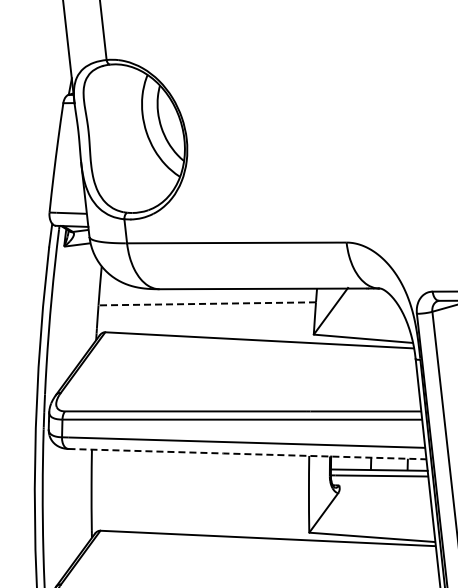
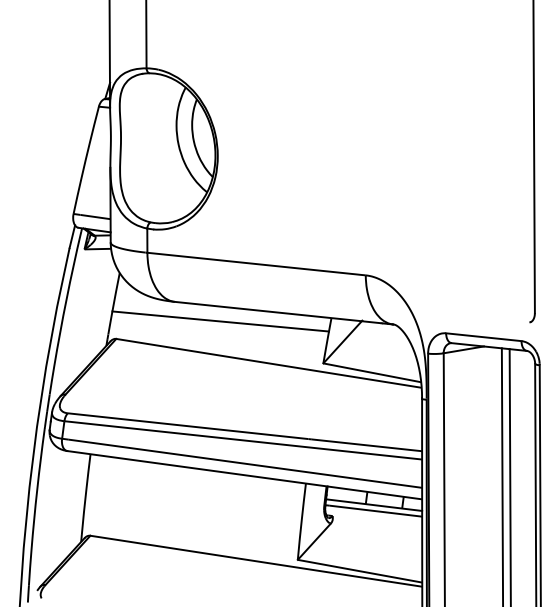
line: (207, 303) -> (220, 321), dashed -> solid
line: (246, 454) -> (243, 475), dashed -> solid

